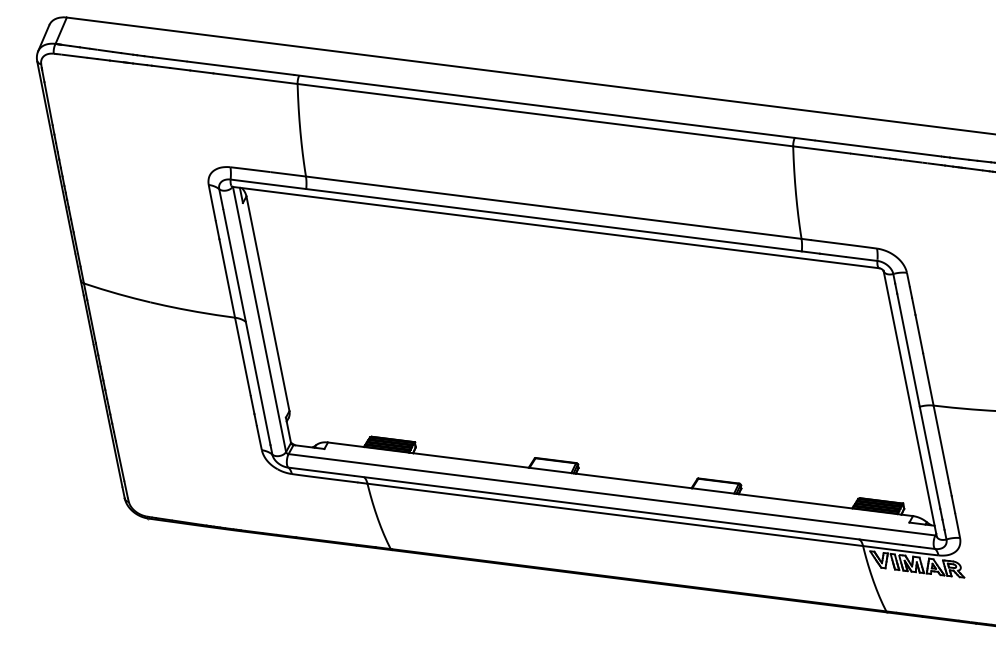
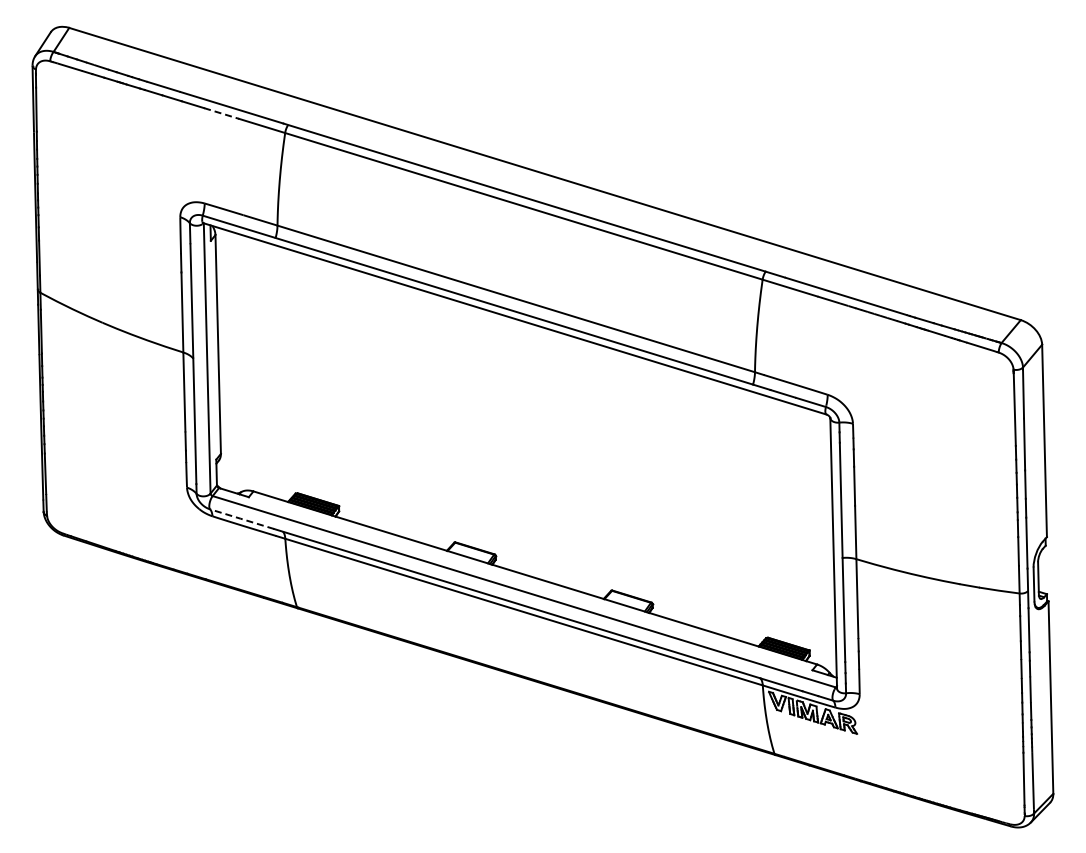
line: (232, 75) -> (222, 113), solid -> dashed
line: (319, 471) -> (240, 518), solid -> dashed

